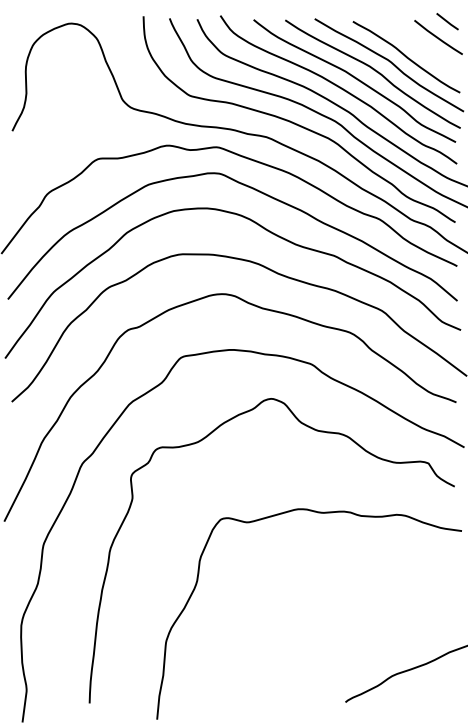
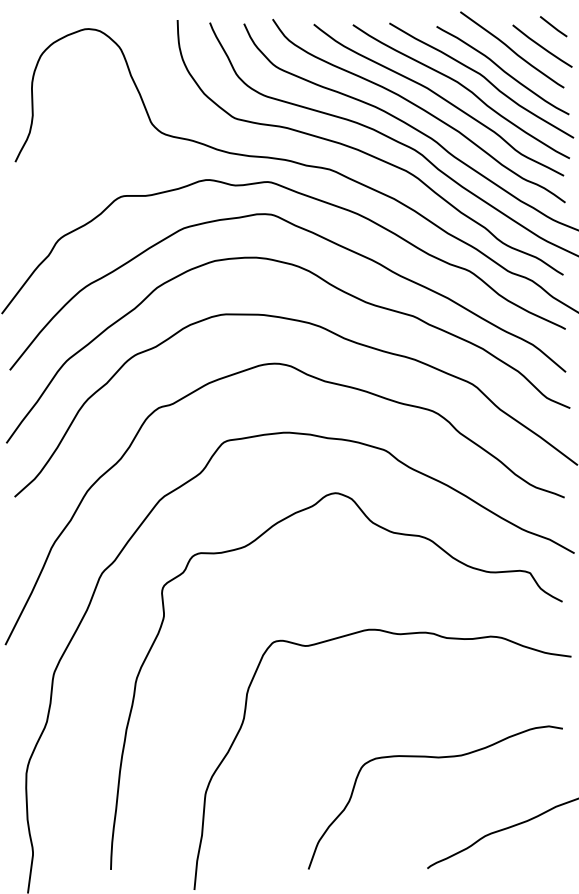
curve: (414, 40) -> (512, 49), added
curve: (352, 613) -> (435, 758), added

